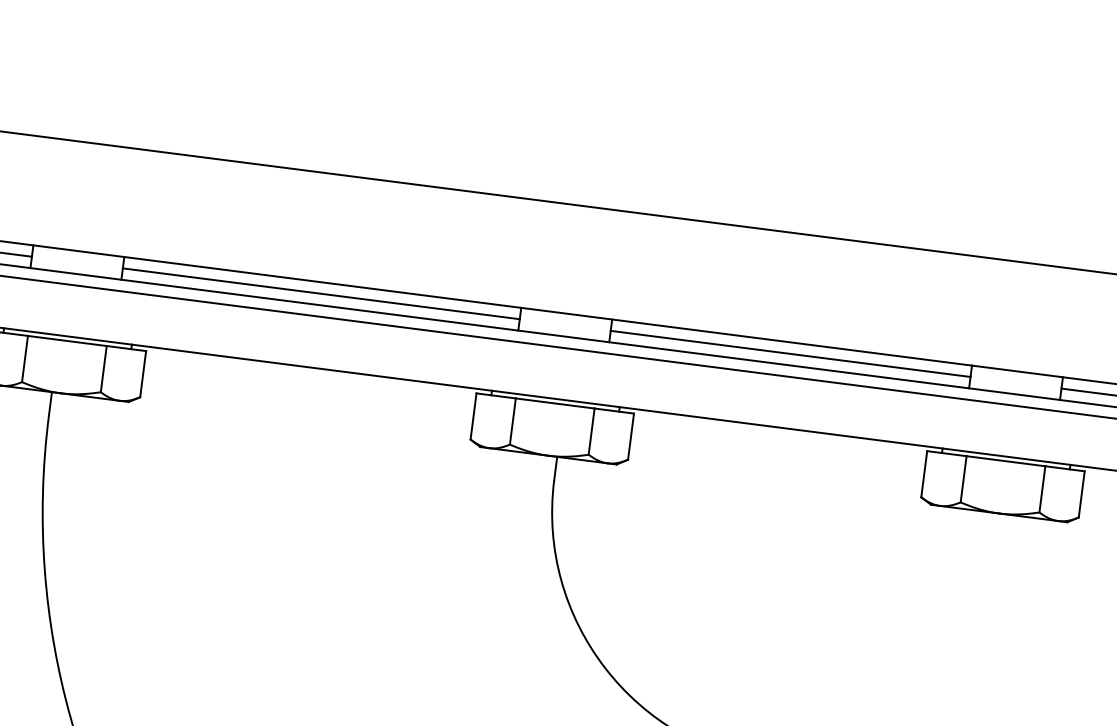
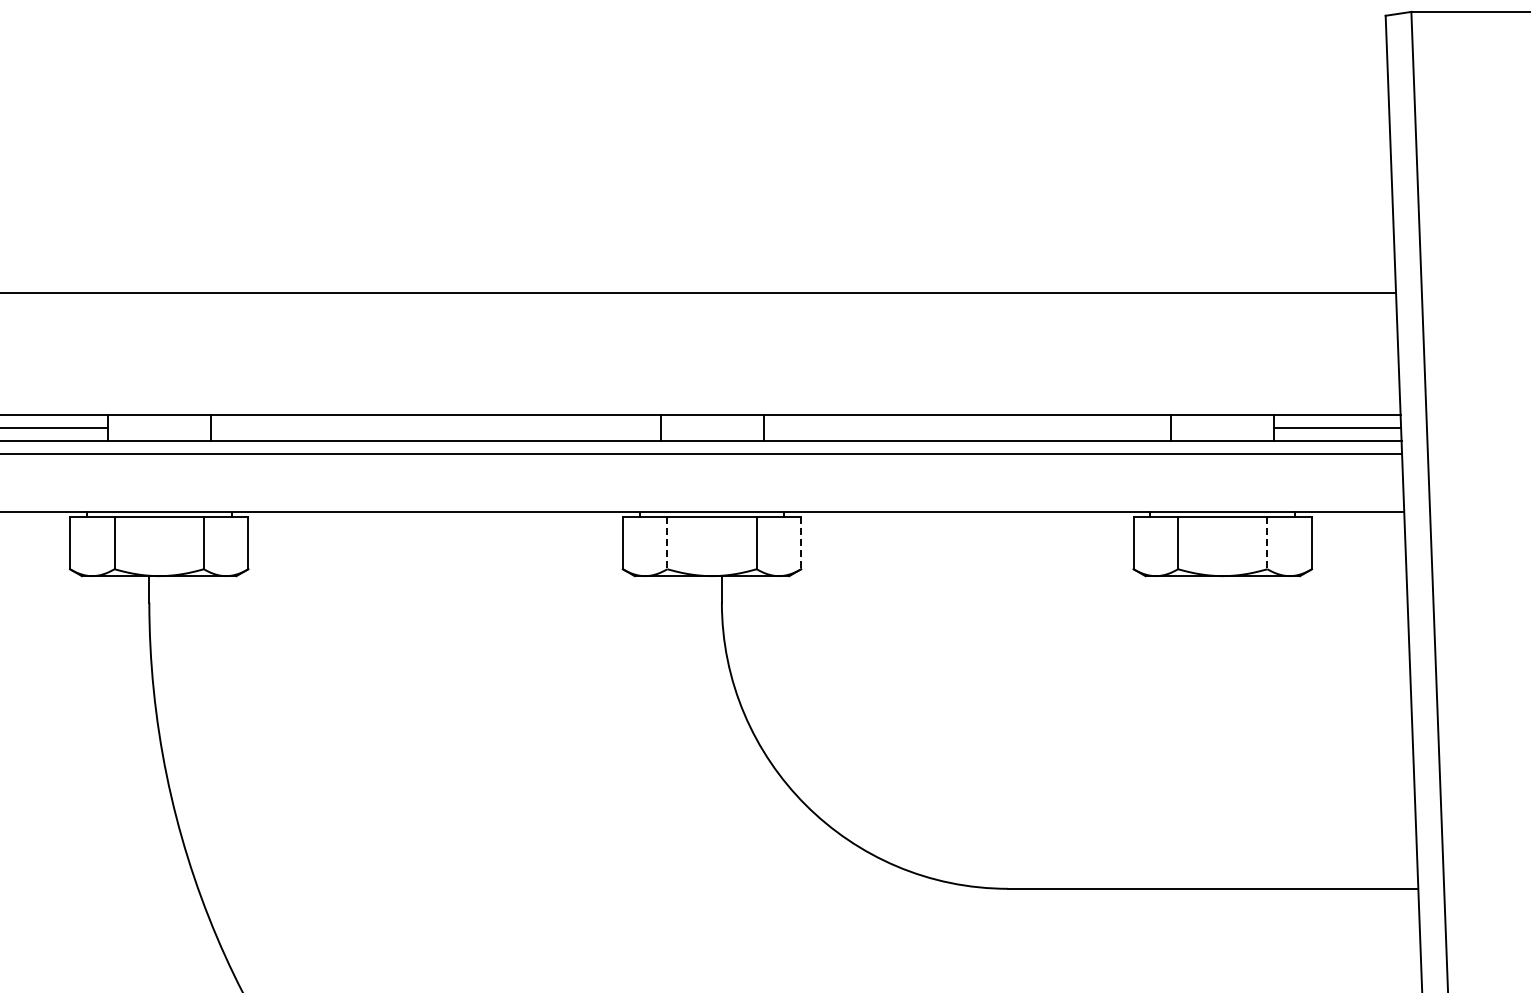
line: (321, 294) -> (435, 428), removed
line: (790, 354) -> (967, 428), removed
line: (512, 421) -> (667, 543), solid -> dashed
line: (631, 437) -> (801, 543), solid -> dashed
line: (1042, 489) -> (1267, 543), solid -> dashed

